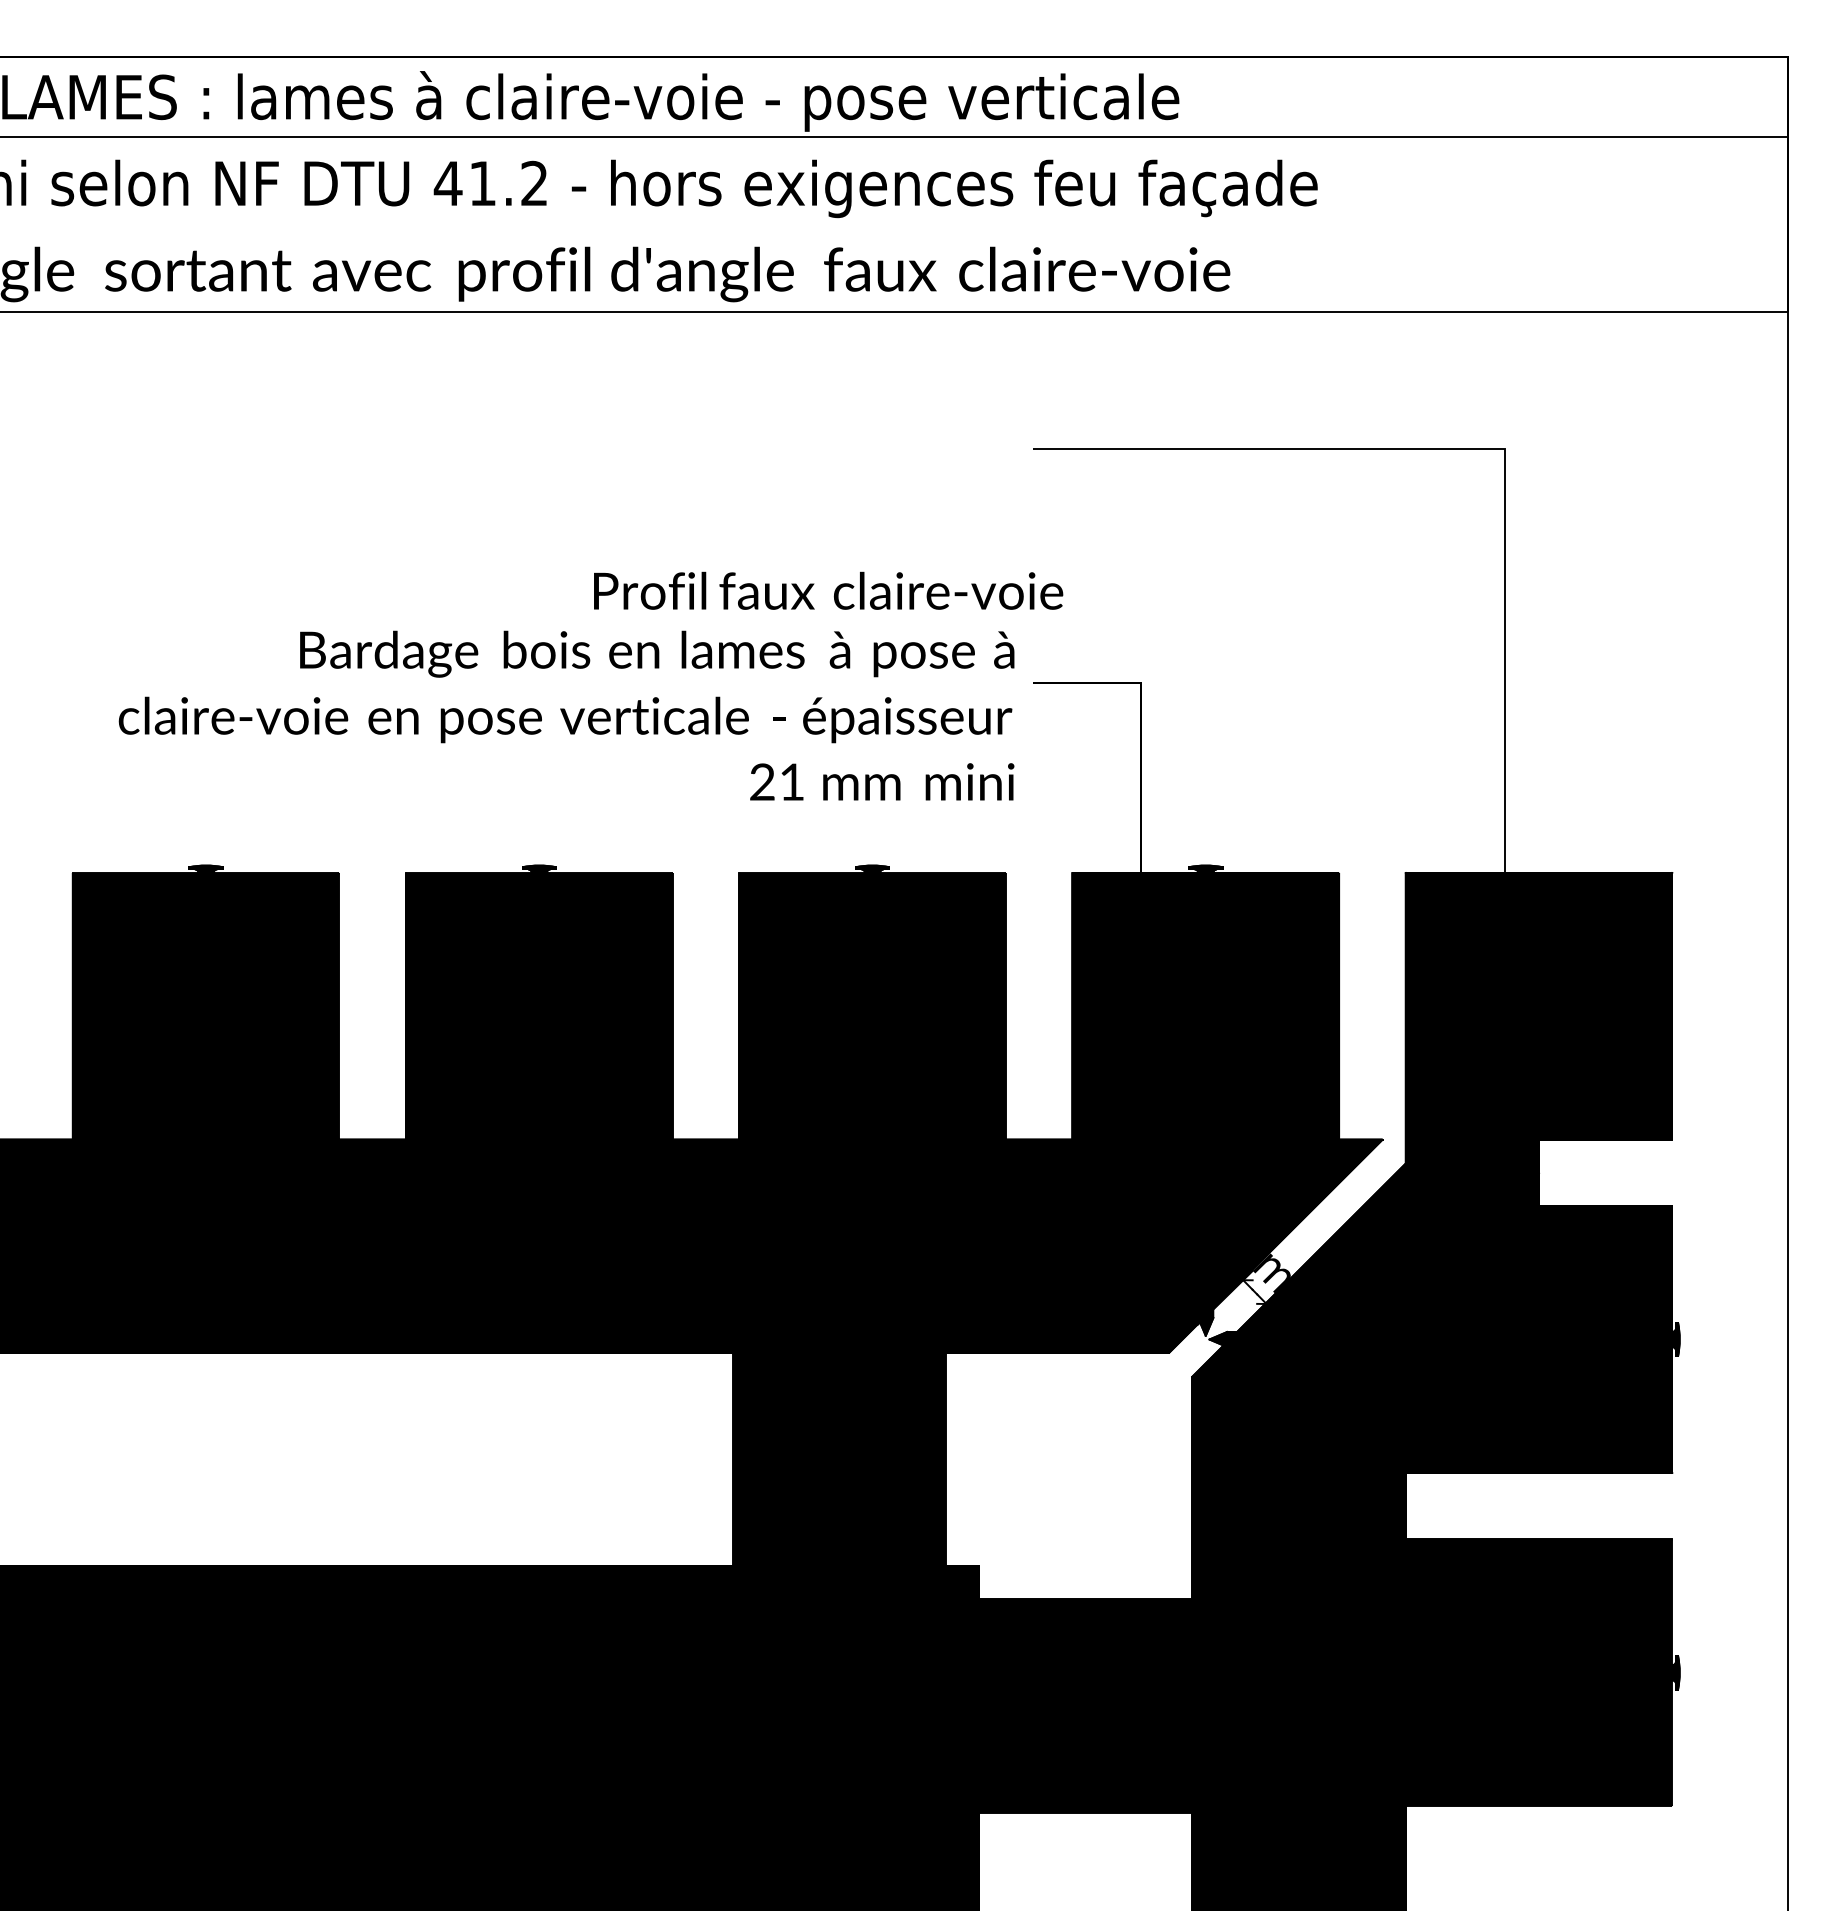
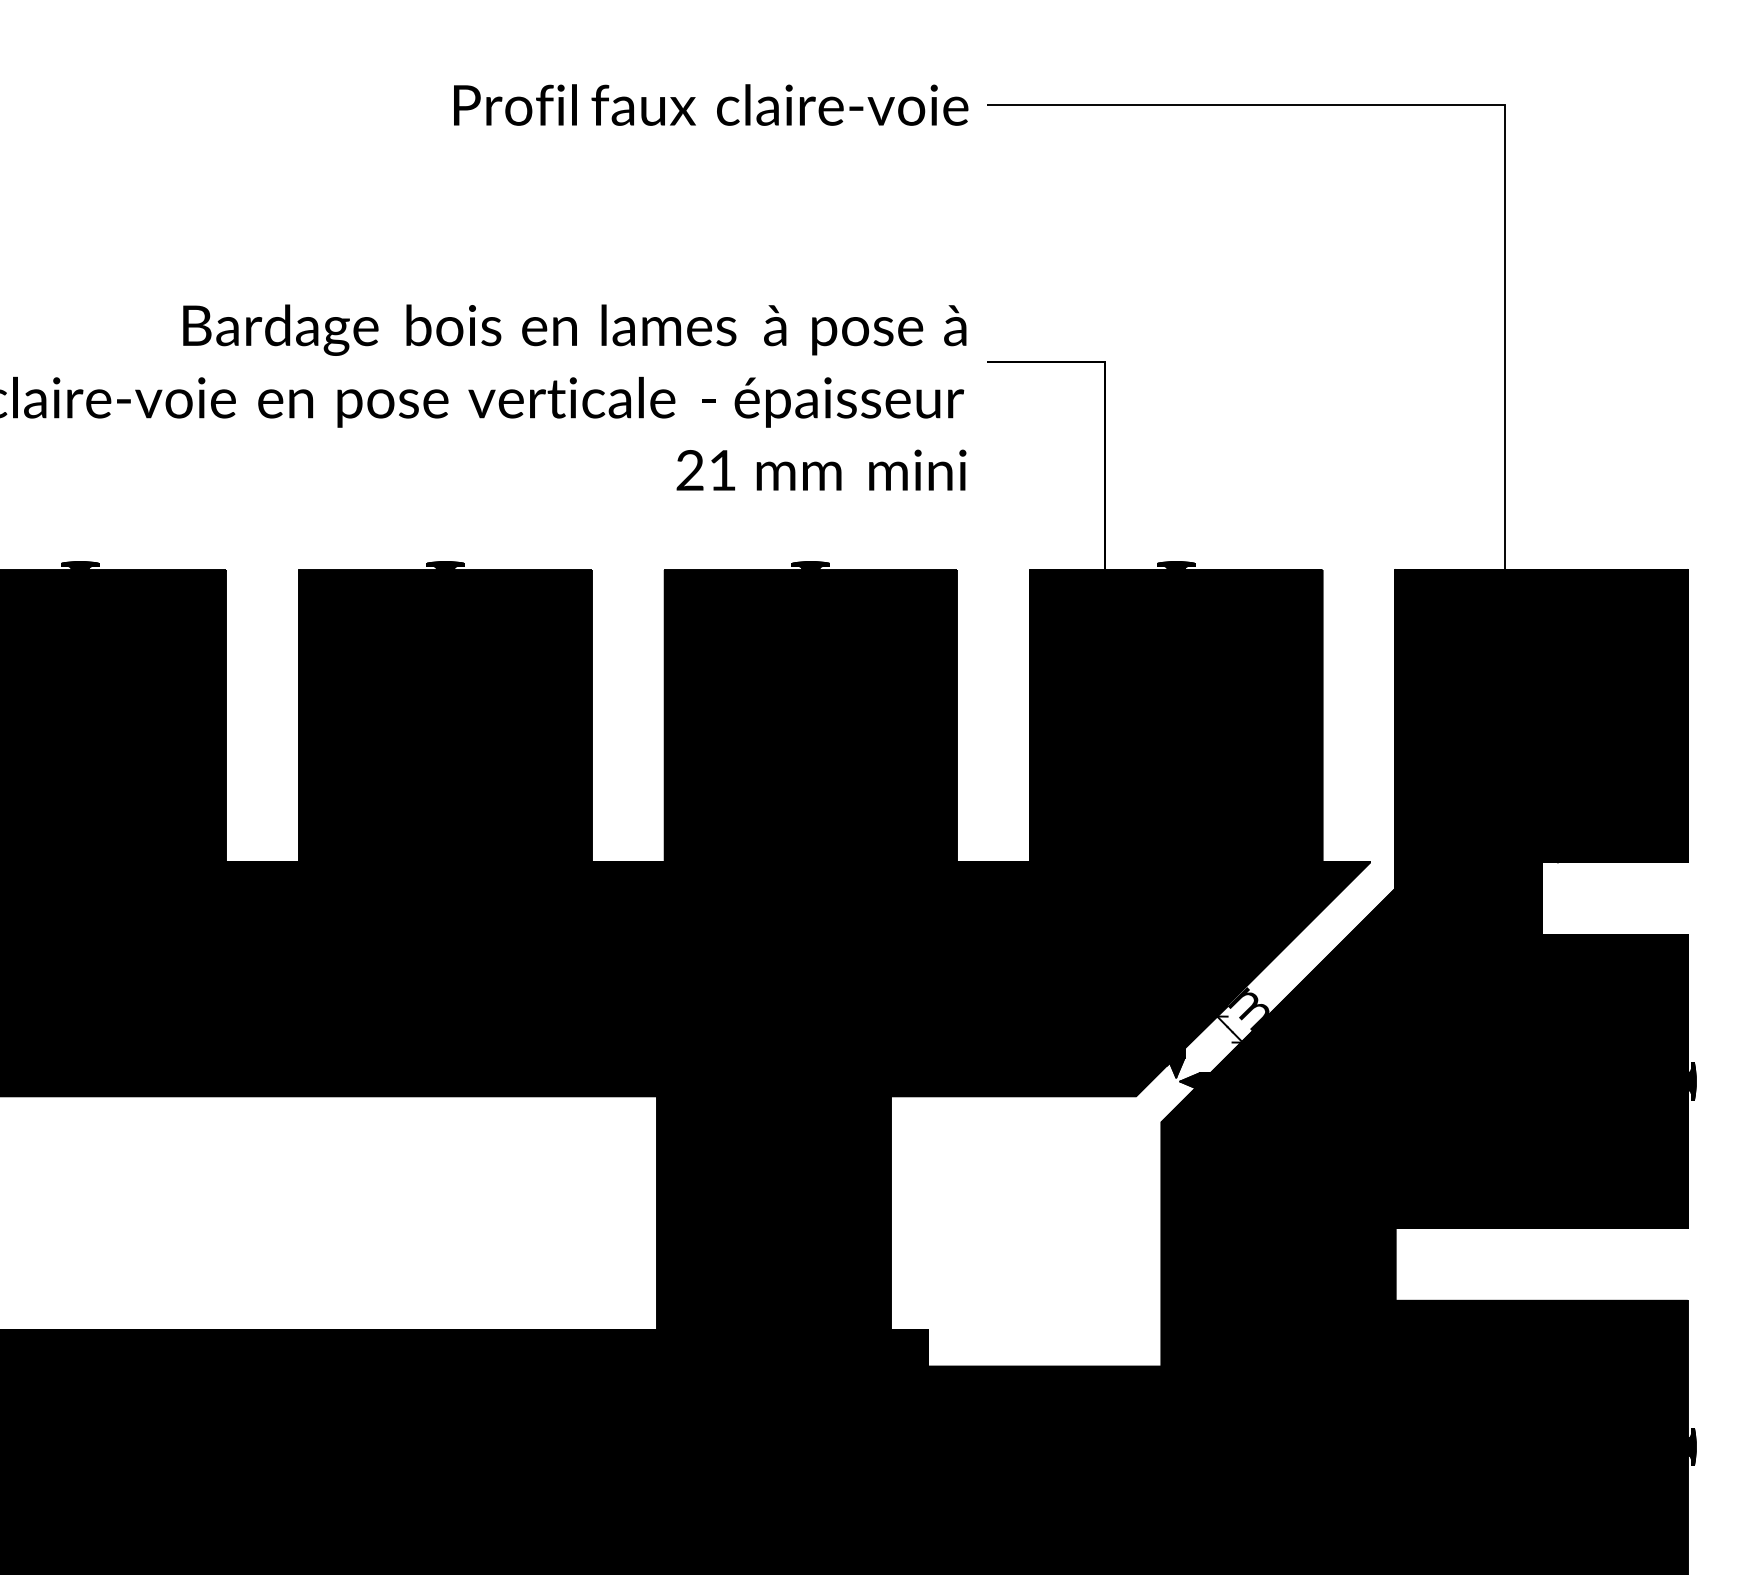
text: (828, 590) -> (711, 104), moved

